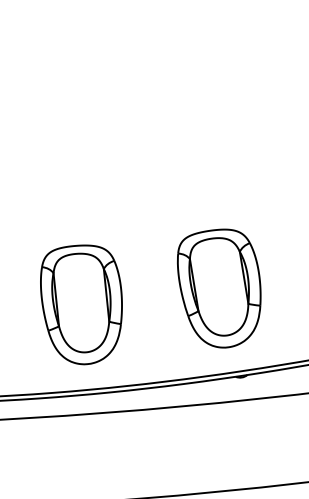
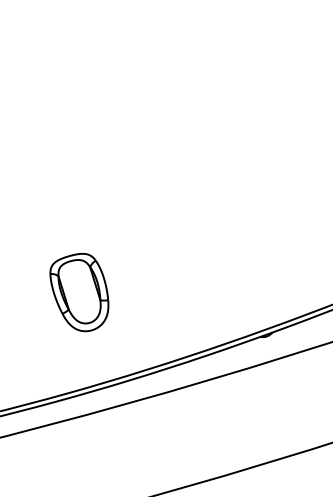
part: (219, 288) -> (224, 246), removed
part: (81, 304) -> (80, 292), size x0.6

